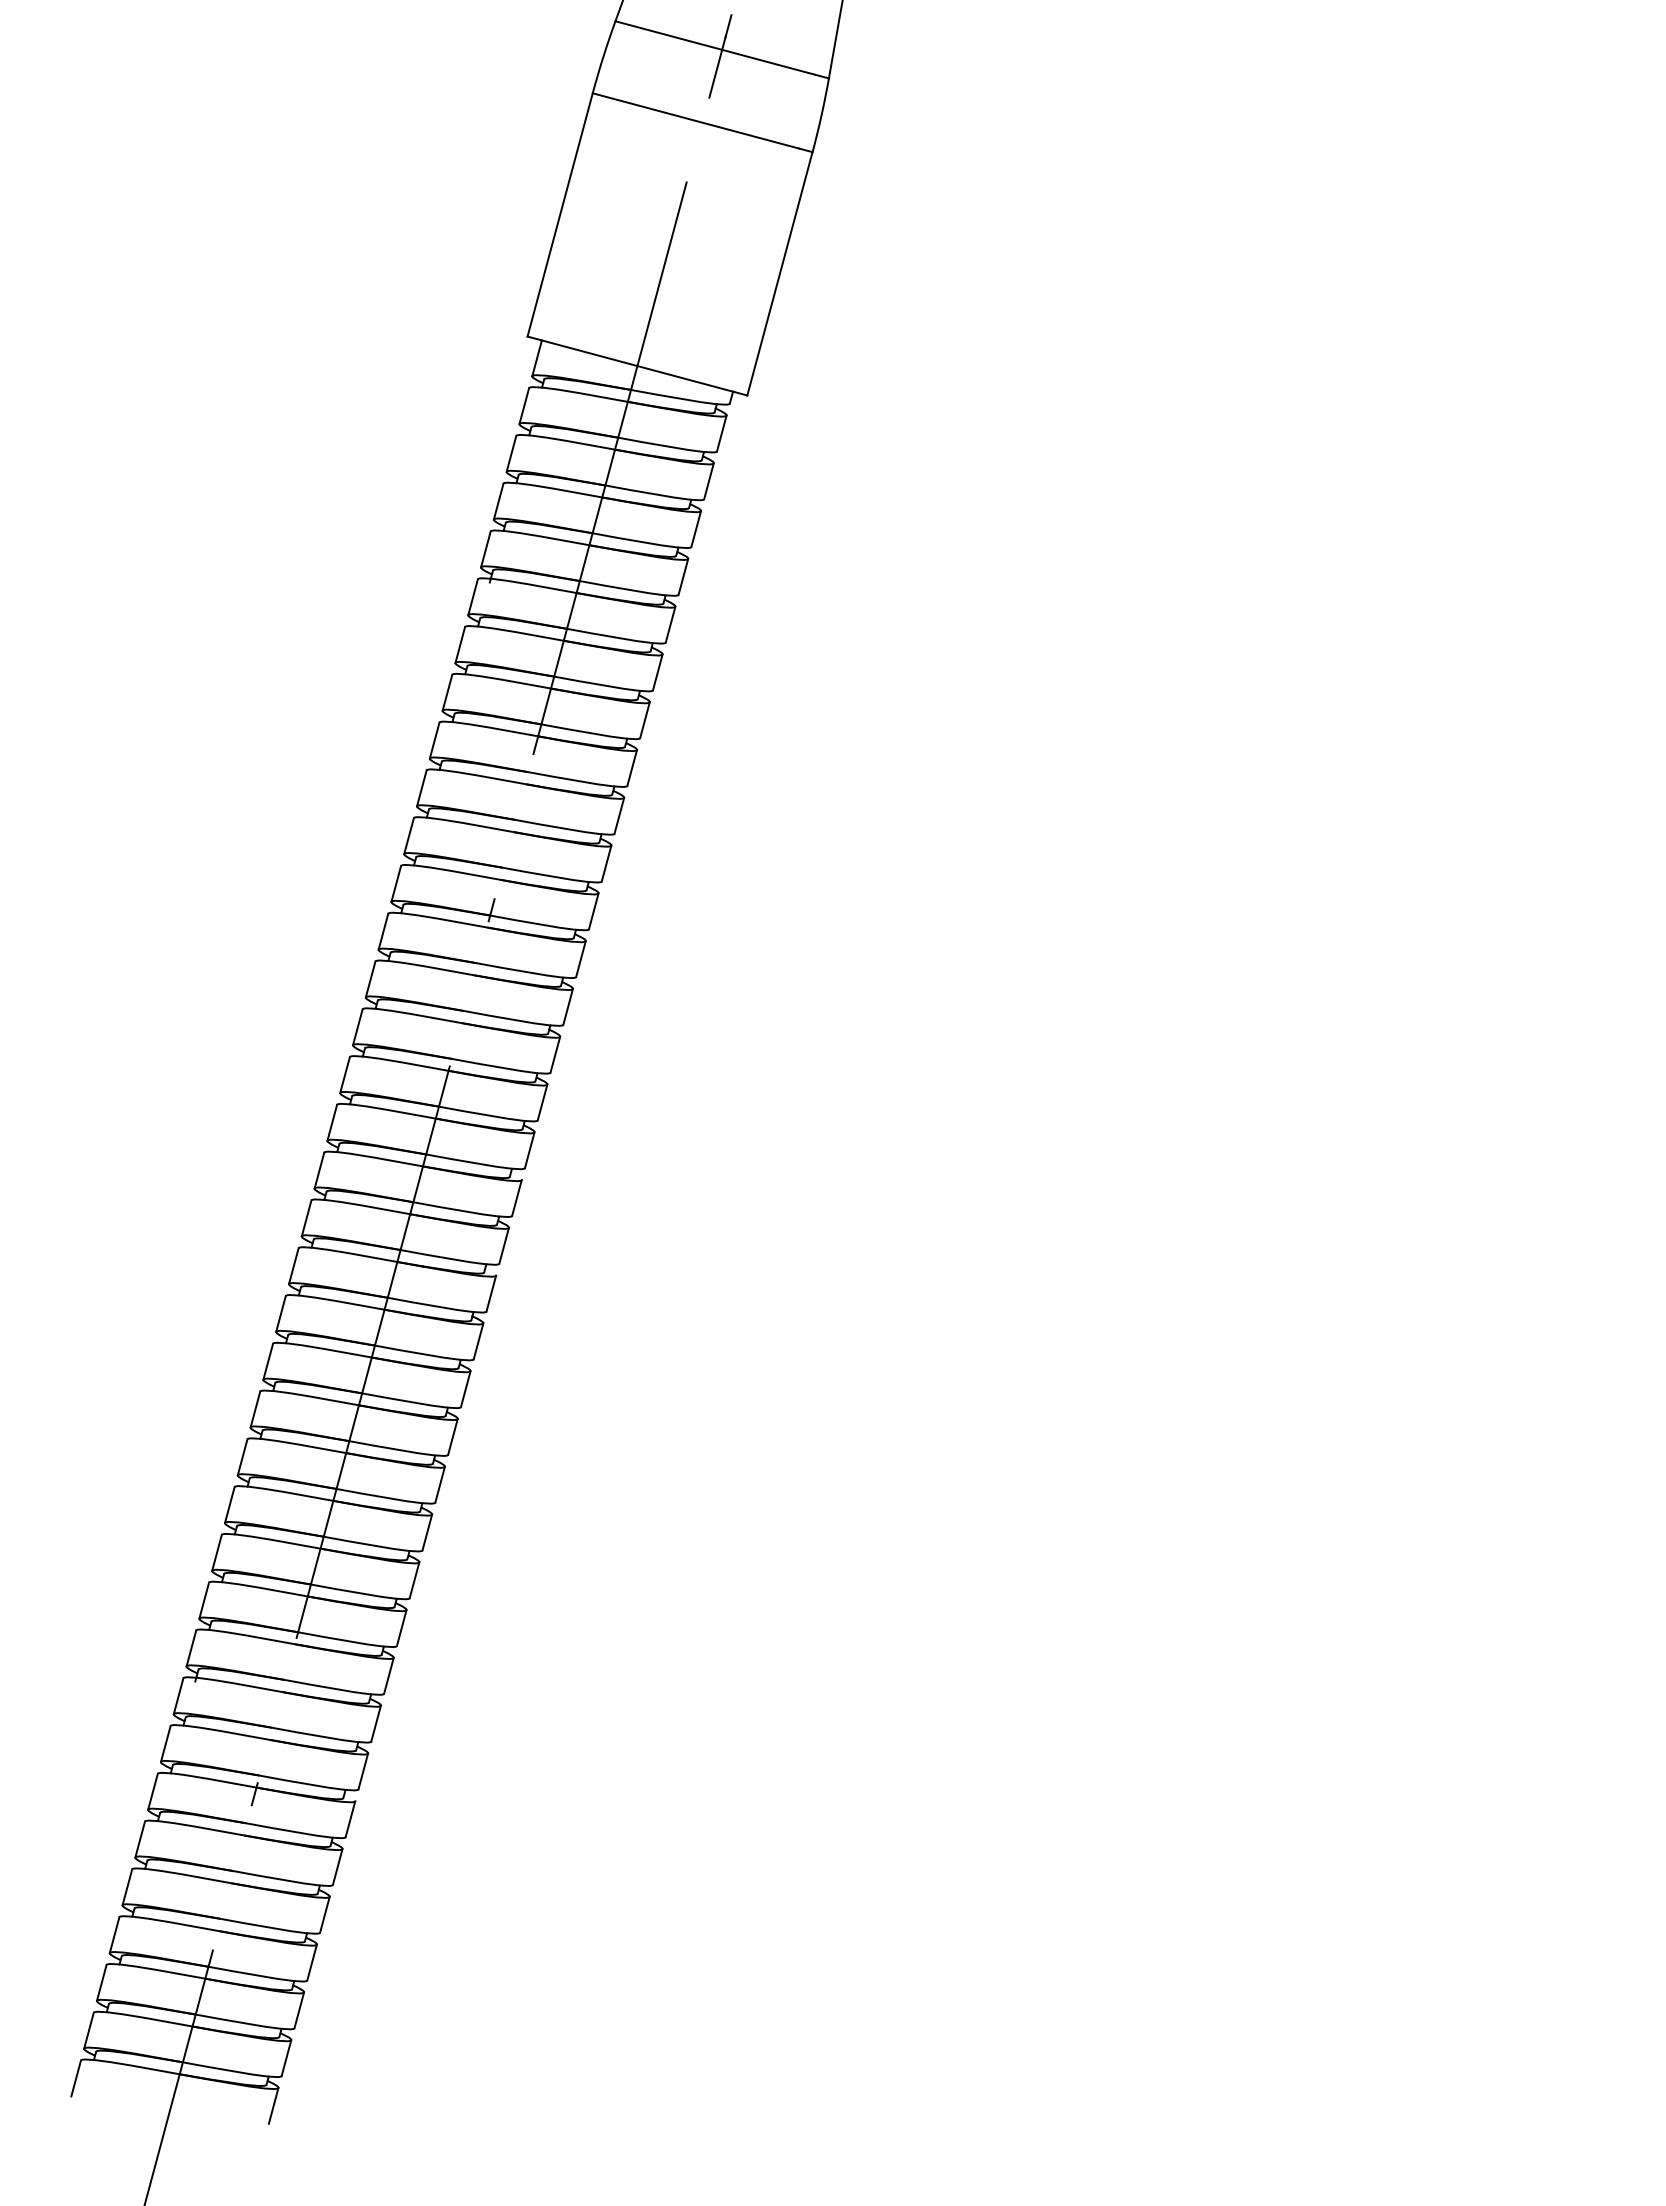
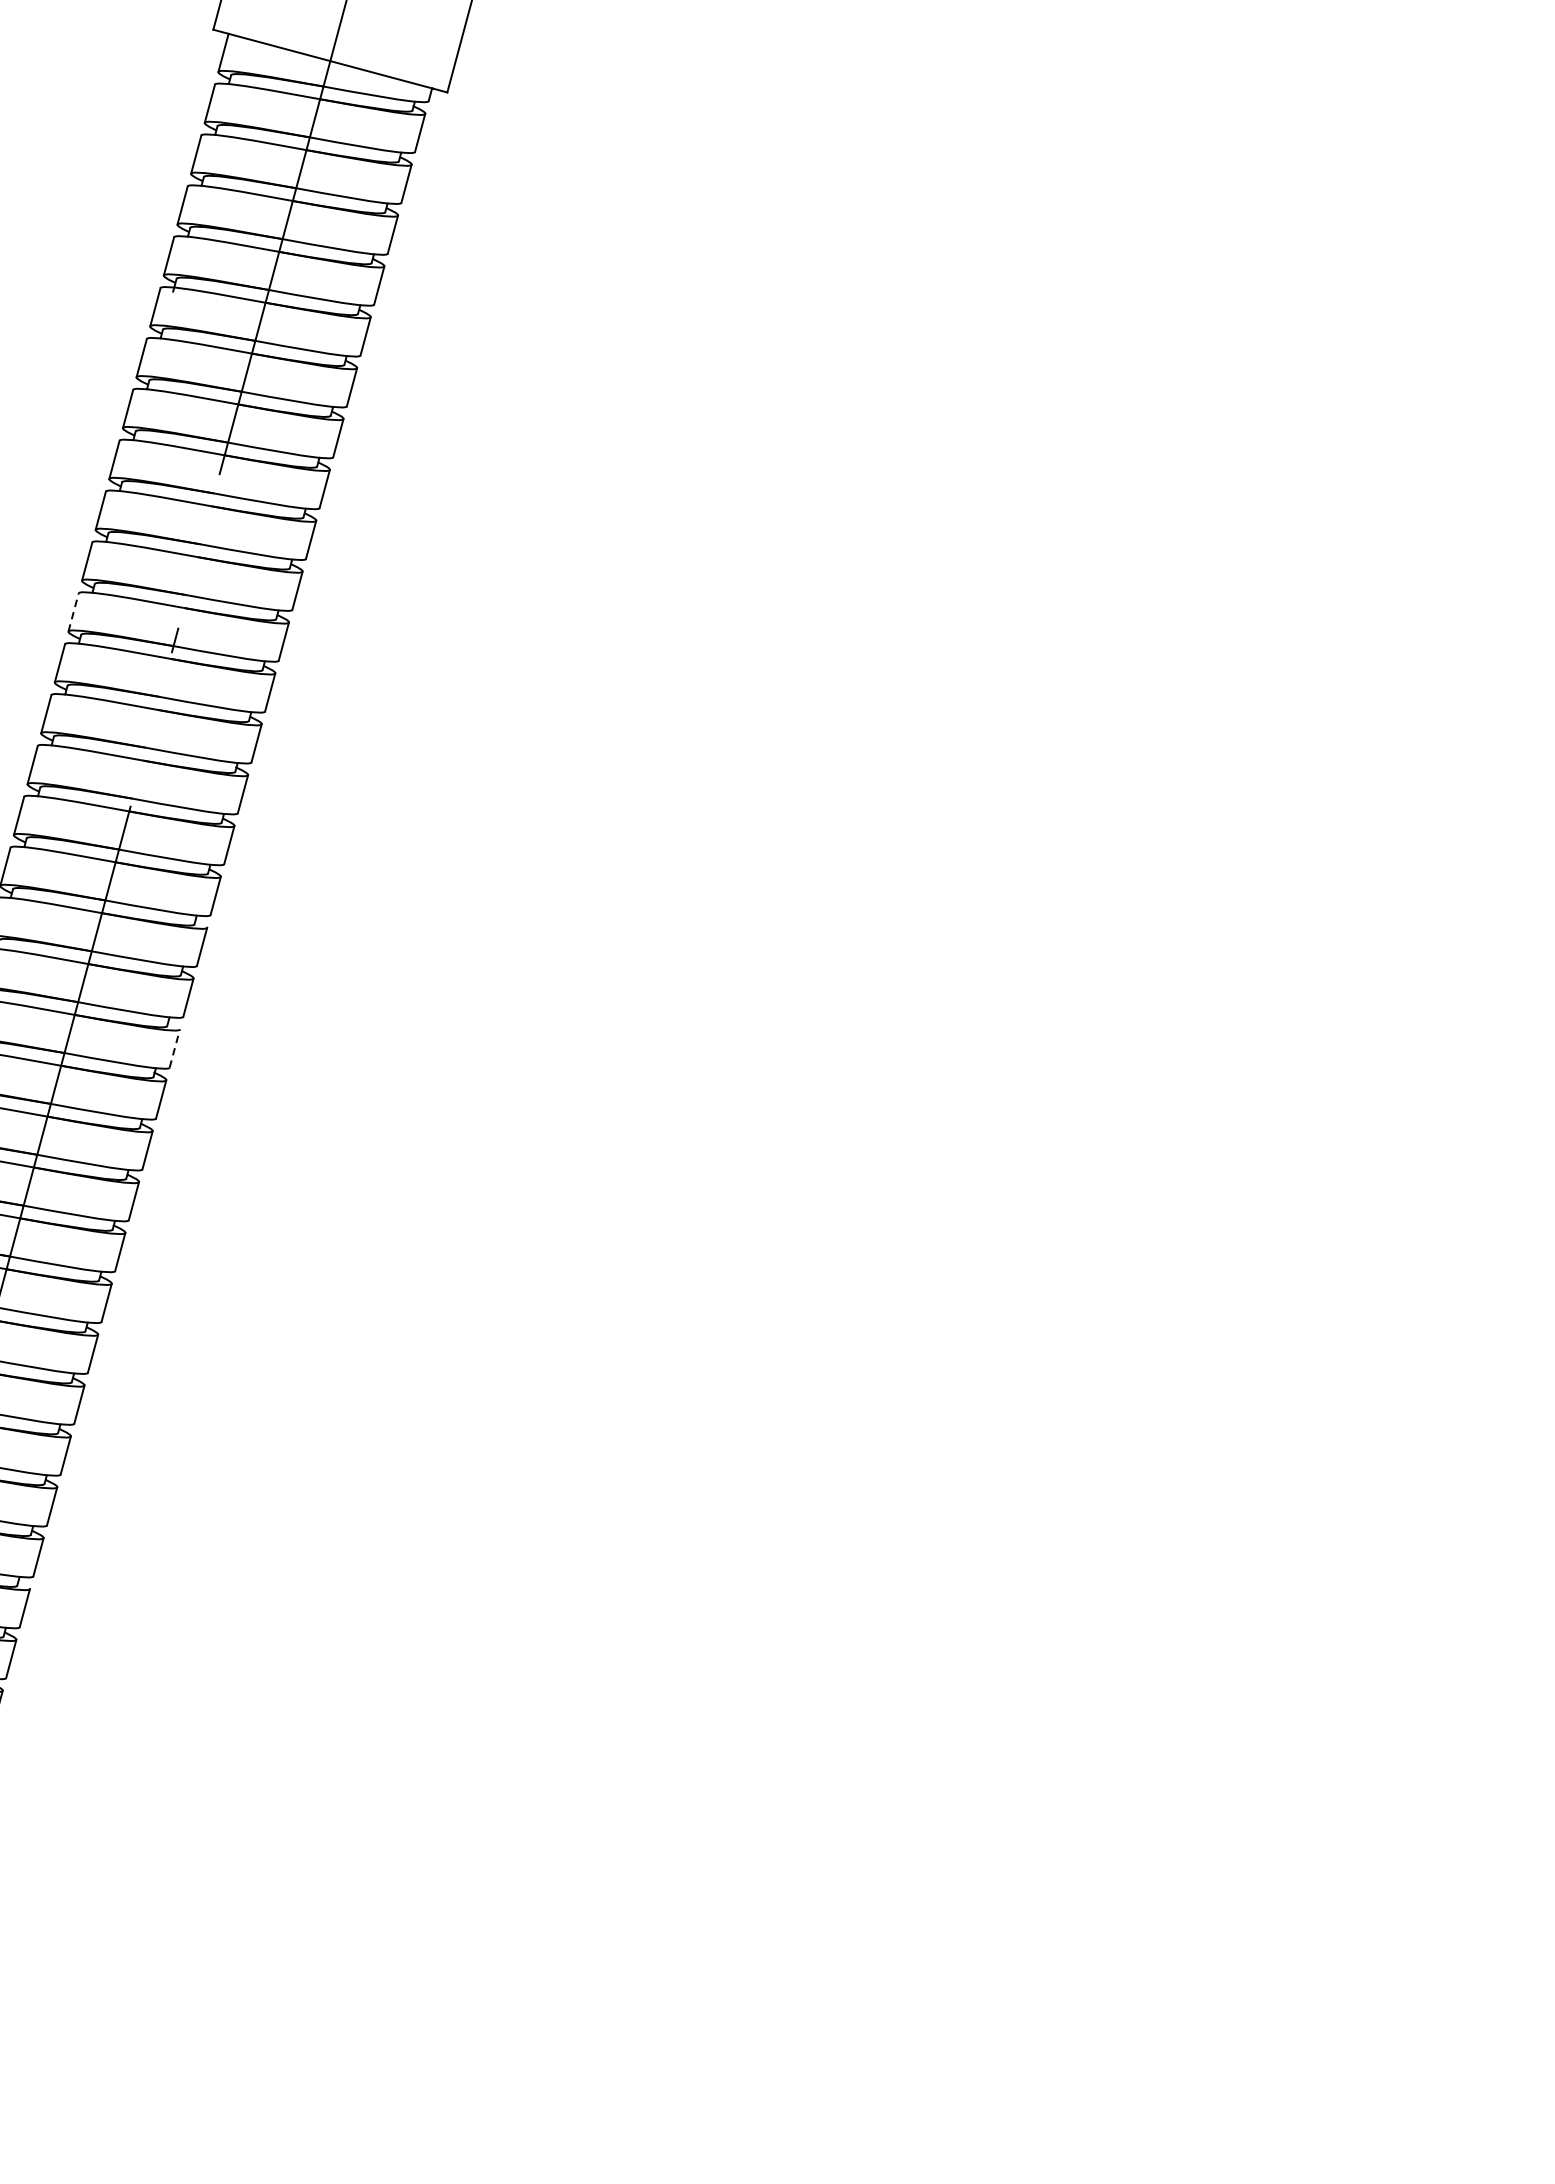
line: (396, 883) -> (73, 611), solid -> dashed
line: (491, 1293) -> (174, 1048), solid -> dashed

